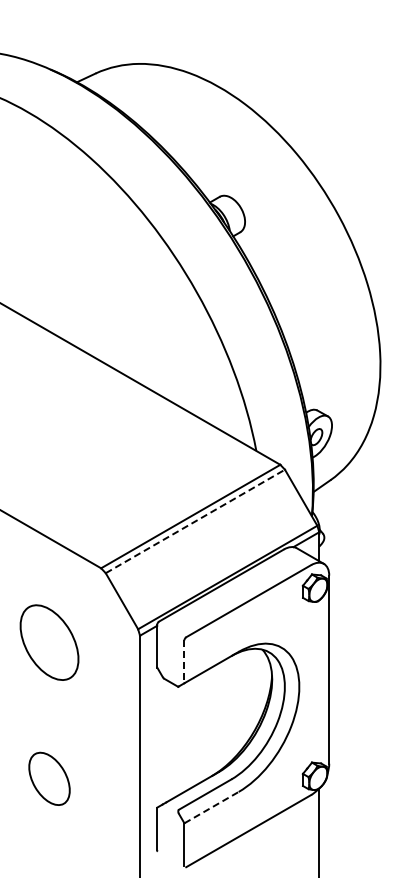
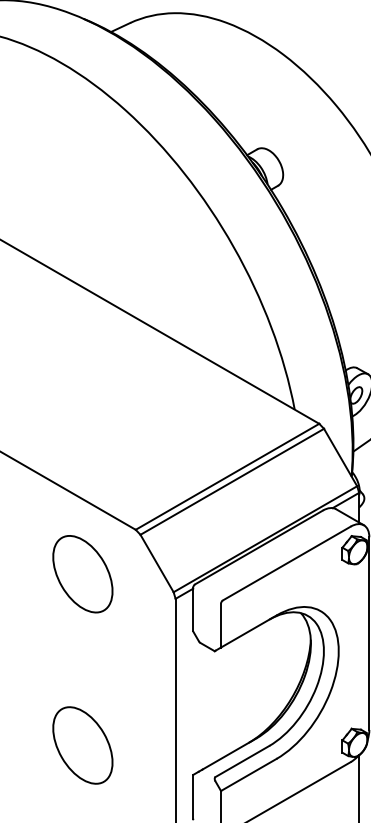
line: (195, 521) -> (232, 481), dashed -> solid
part: (49, 642) -> (82, 574), moved
line: (184, 662) -> (221, 626), dashed -> solid
part: (49, 778) -> (82, 745), size x1.43
line: (212, 807) -> (249, 774), dashed -> solid

